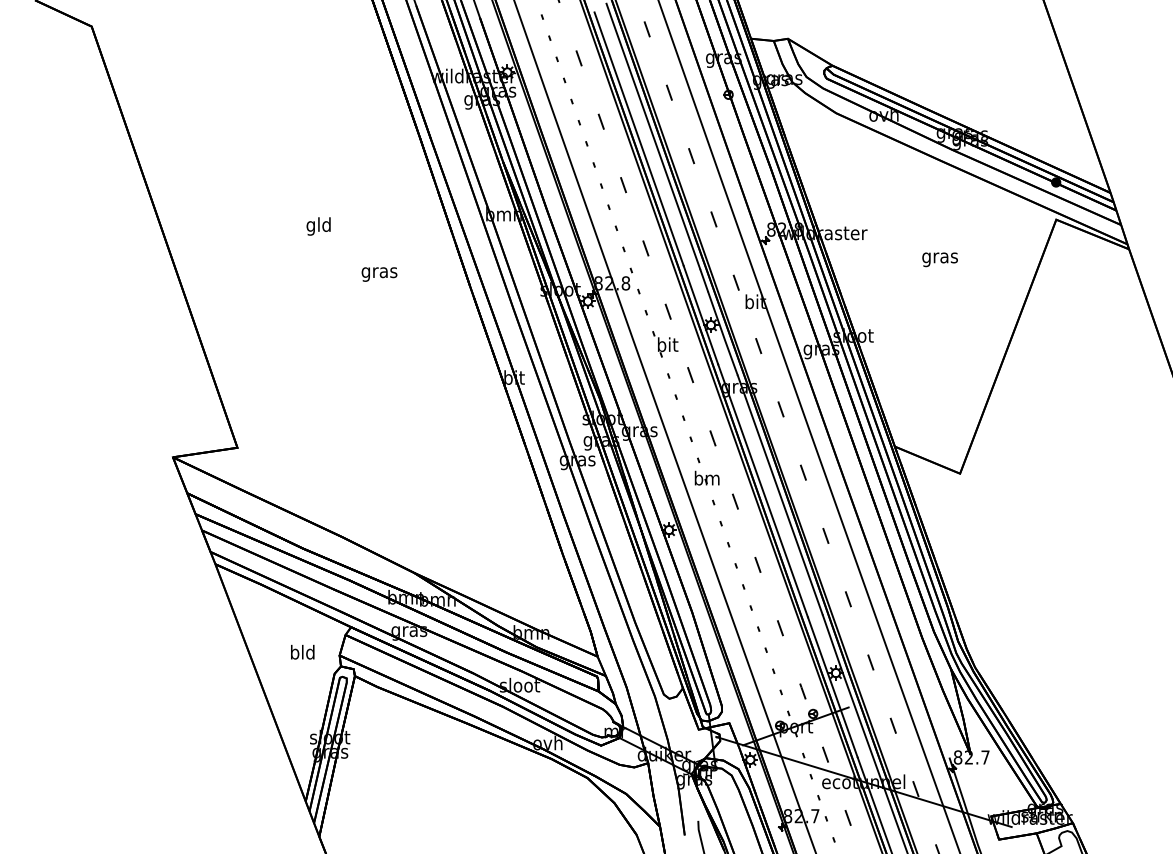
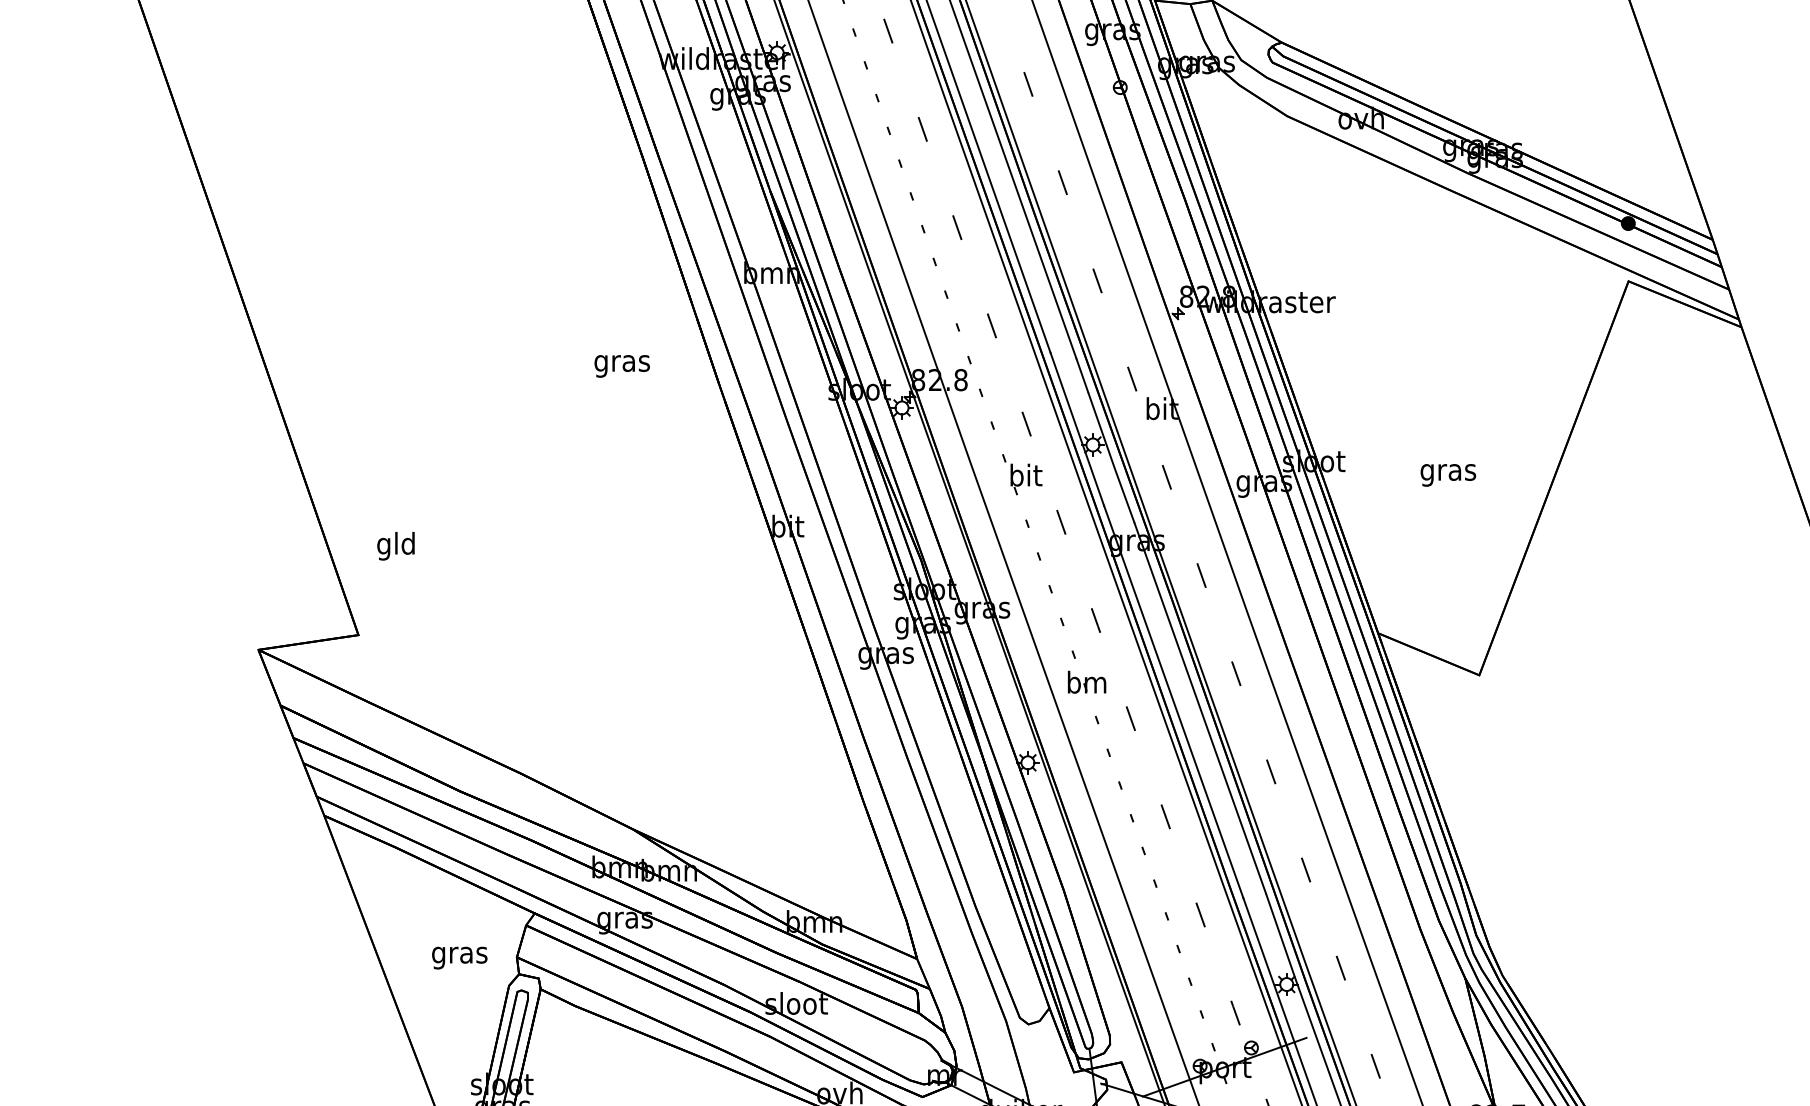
text: (318, 226) -> (395, 546), moved
text: (939, 259) -> (1447, 474), moved
text: (379, 274) -> (622, 366), moved
text: (302, 653) -> (459, 954), bld -> gras

